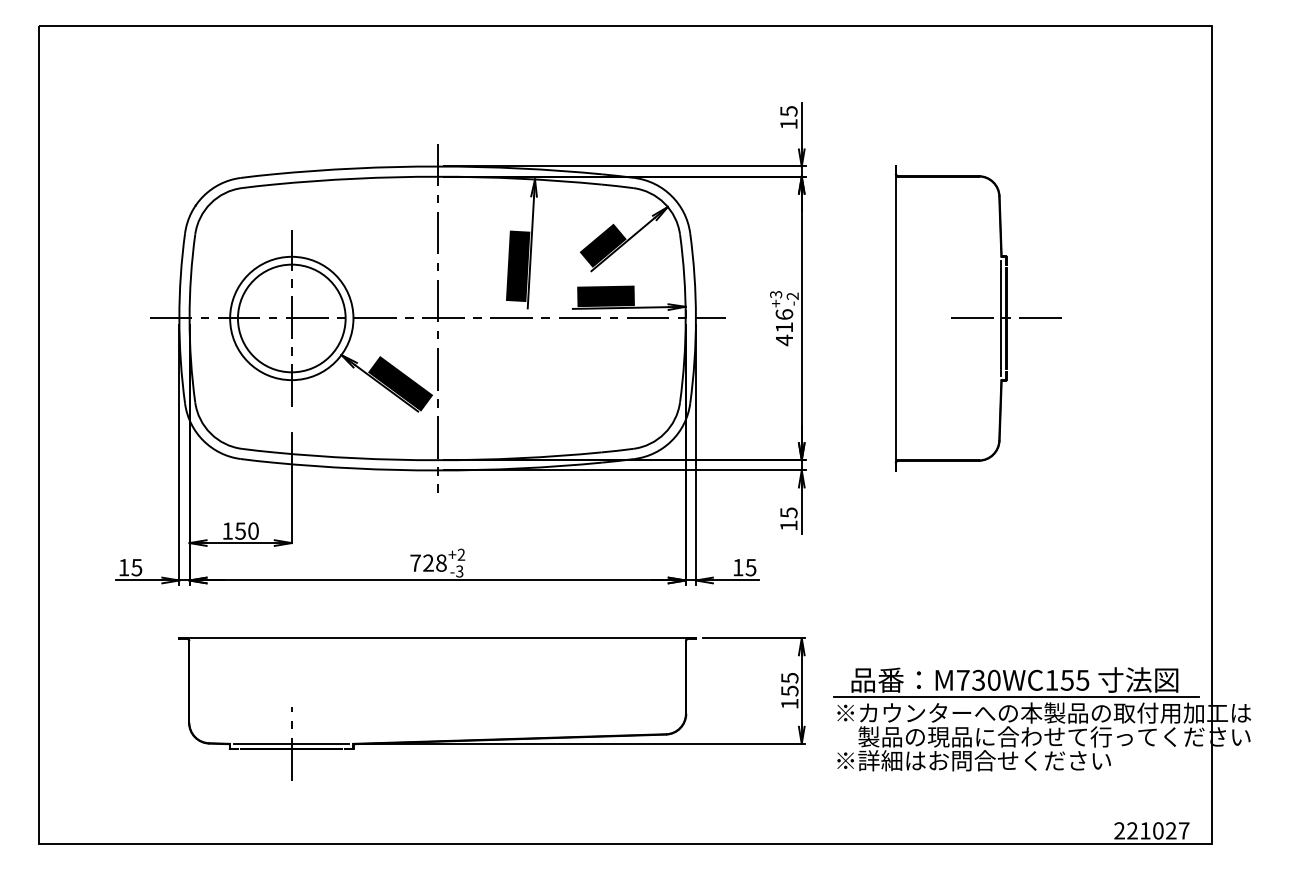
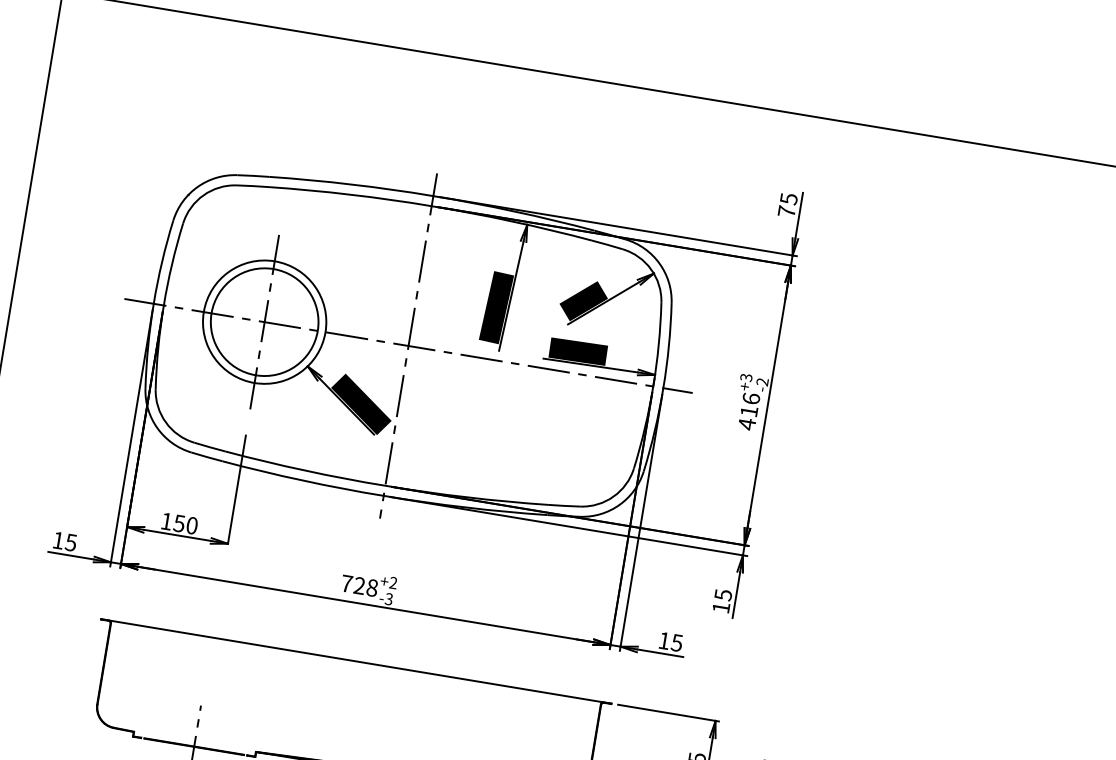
text: (788, 123) -> (786, 210), 15 -> 75
part: (977, 318) -> (941, 434), removed
line: (291, 743) -> (194, 741), removed

